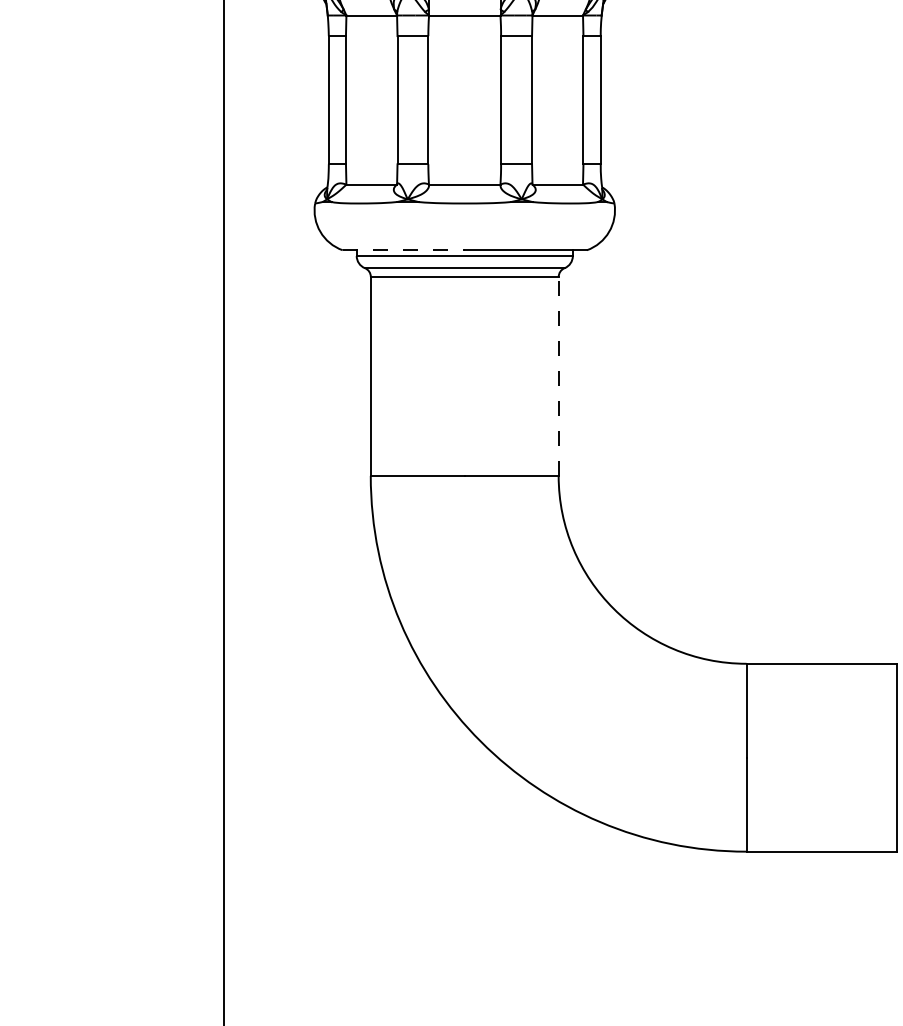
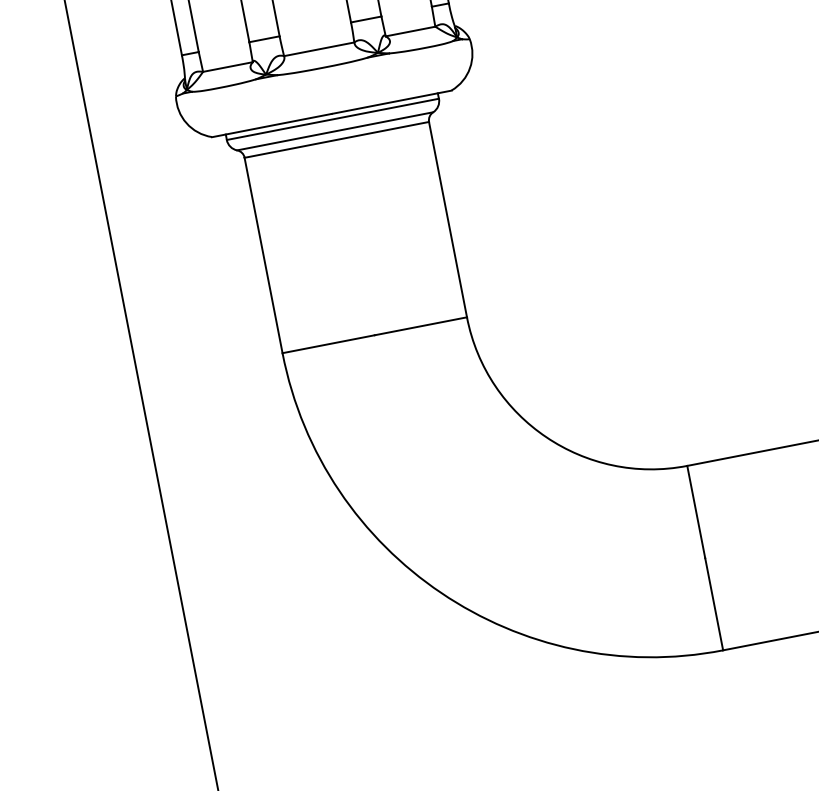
line: (404, 250) -> (272, 125), dashed -> solid
line: (558, 376) -> (447, 219), dashed -> solid

